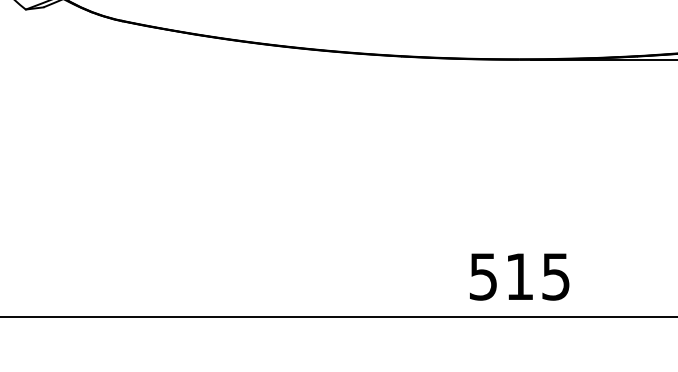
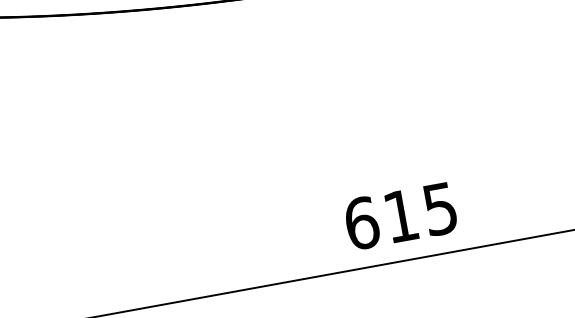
text: (483, 276) -> (361, 222), 515 -> 615

